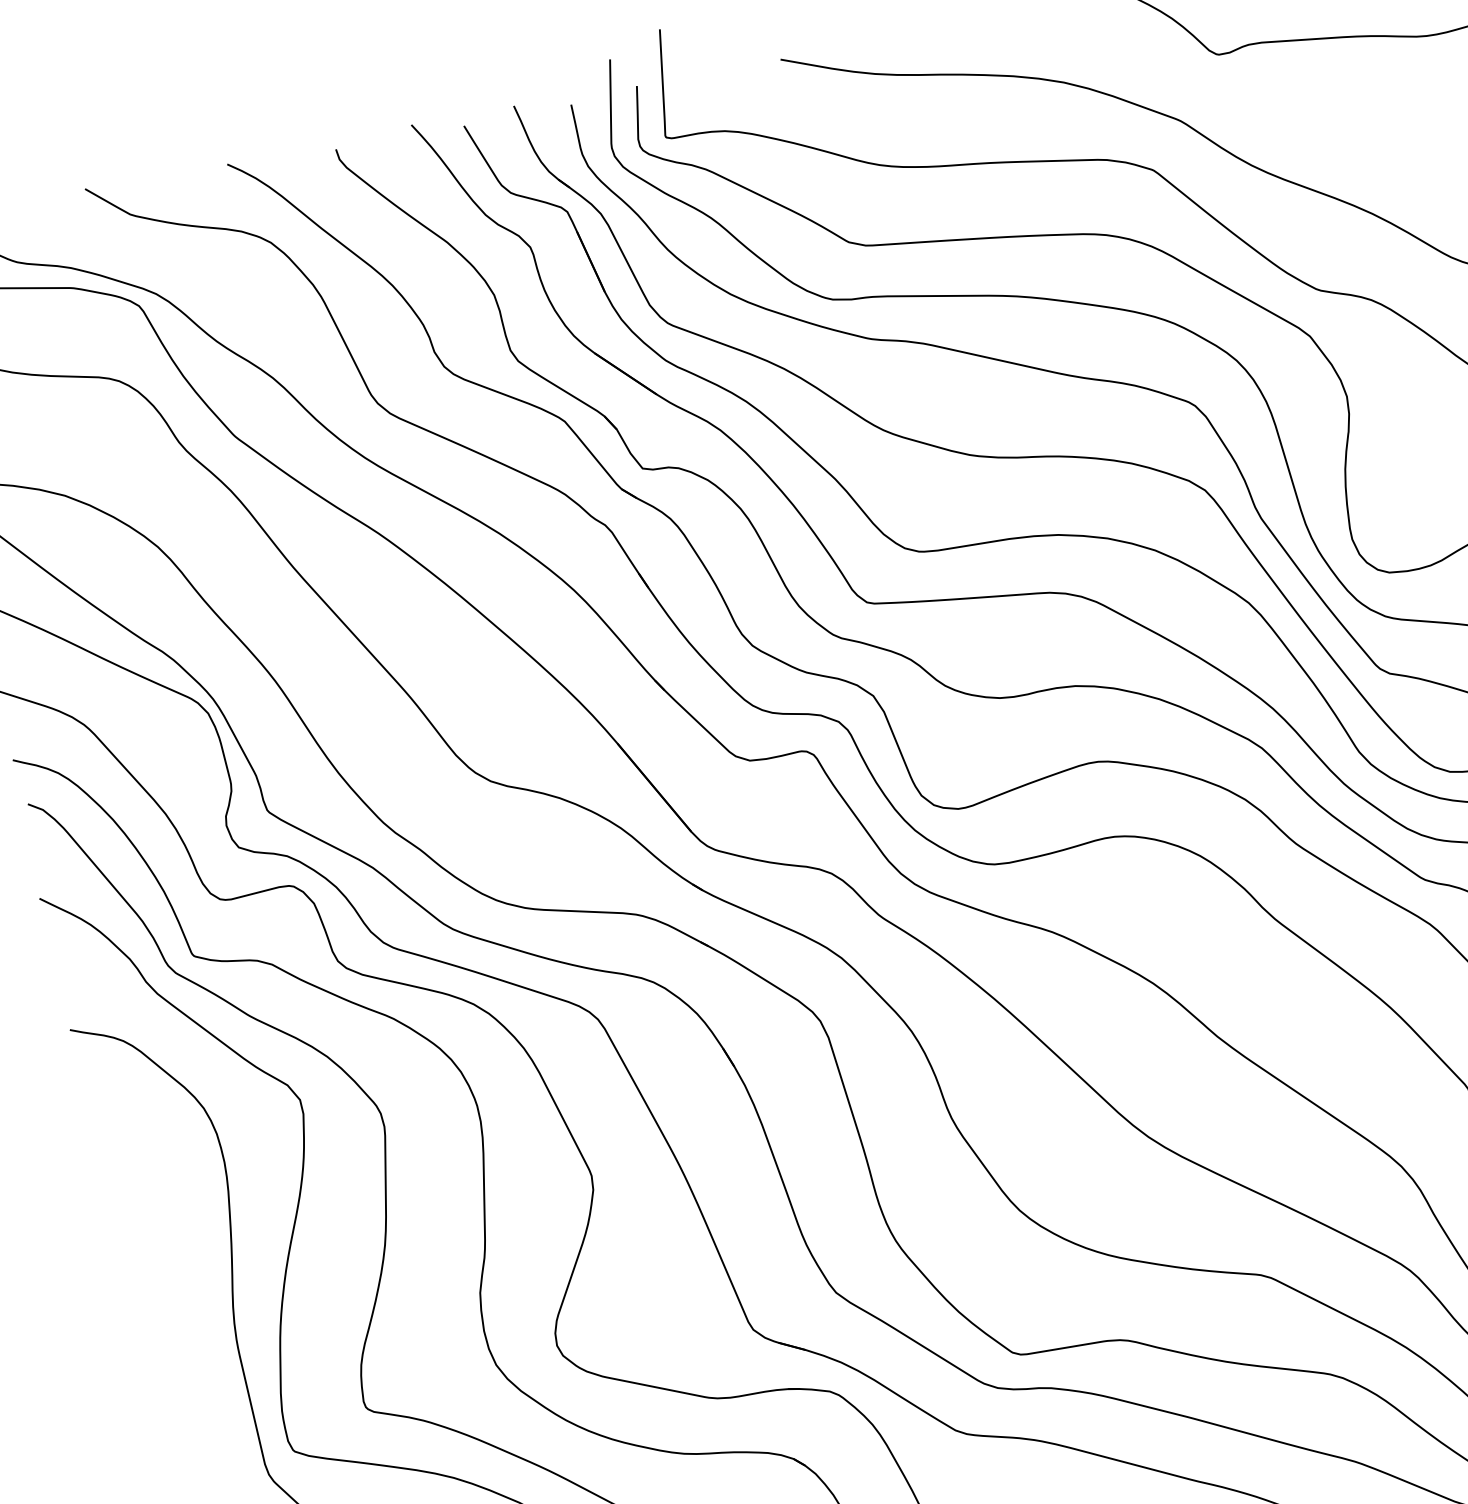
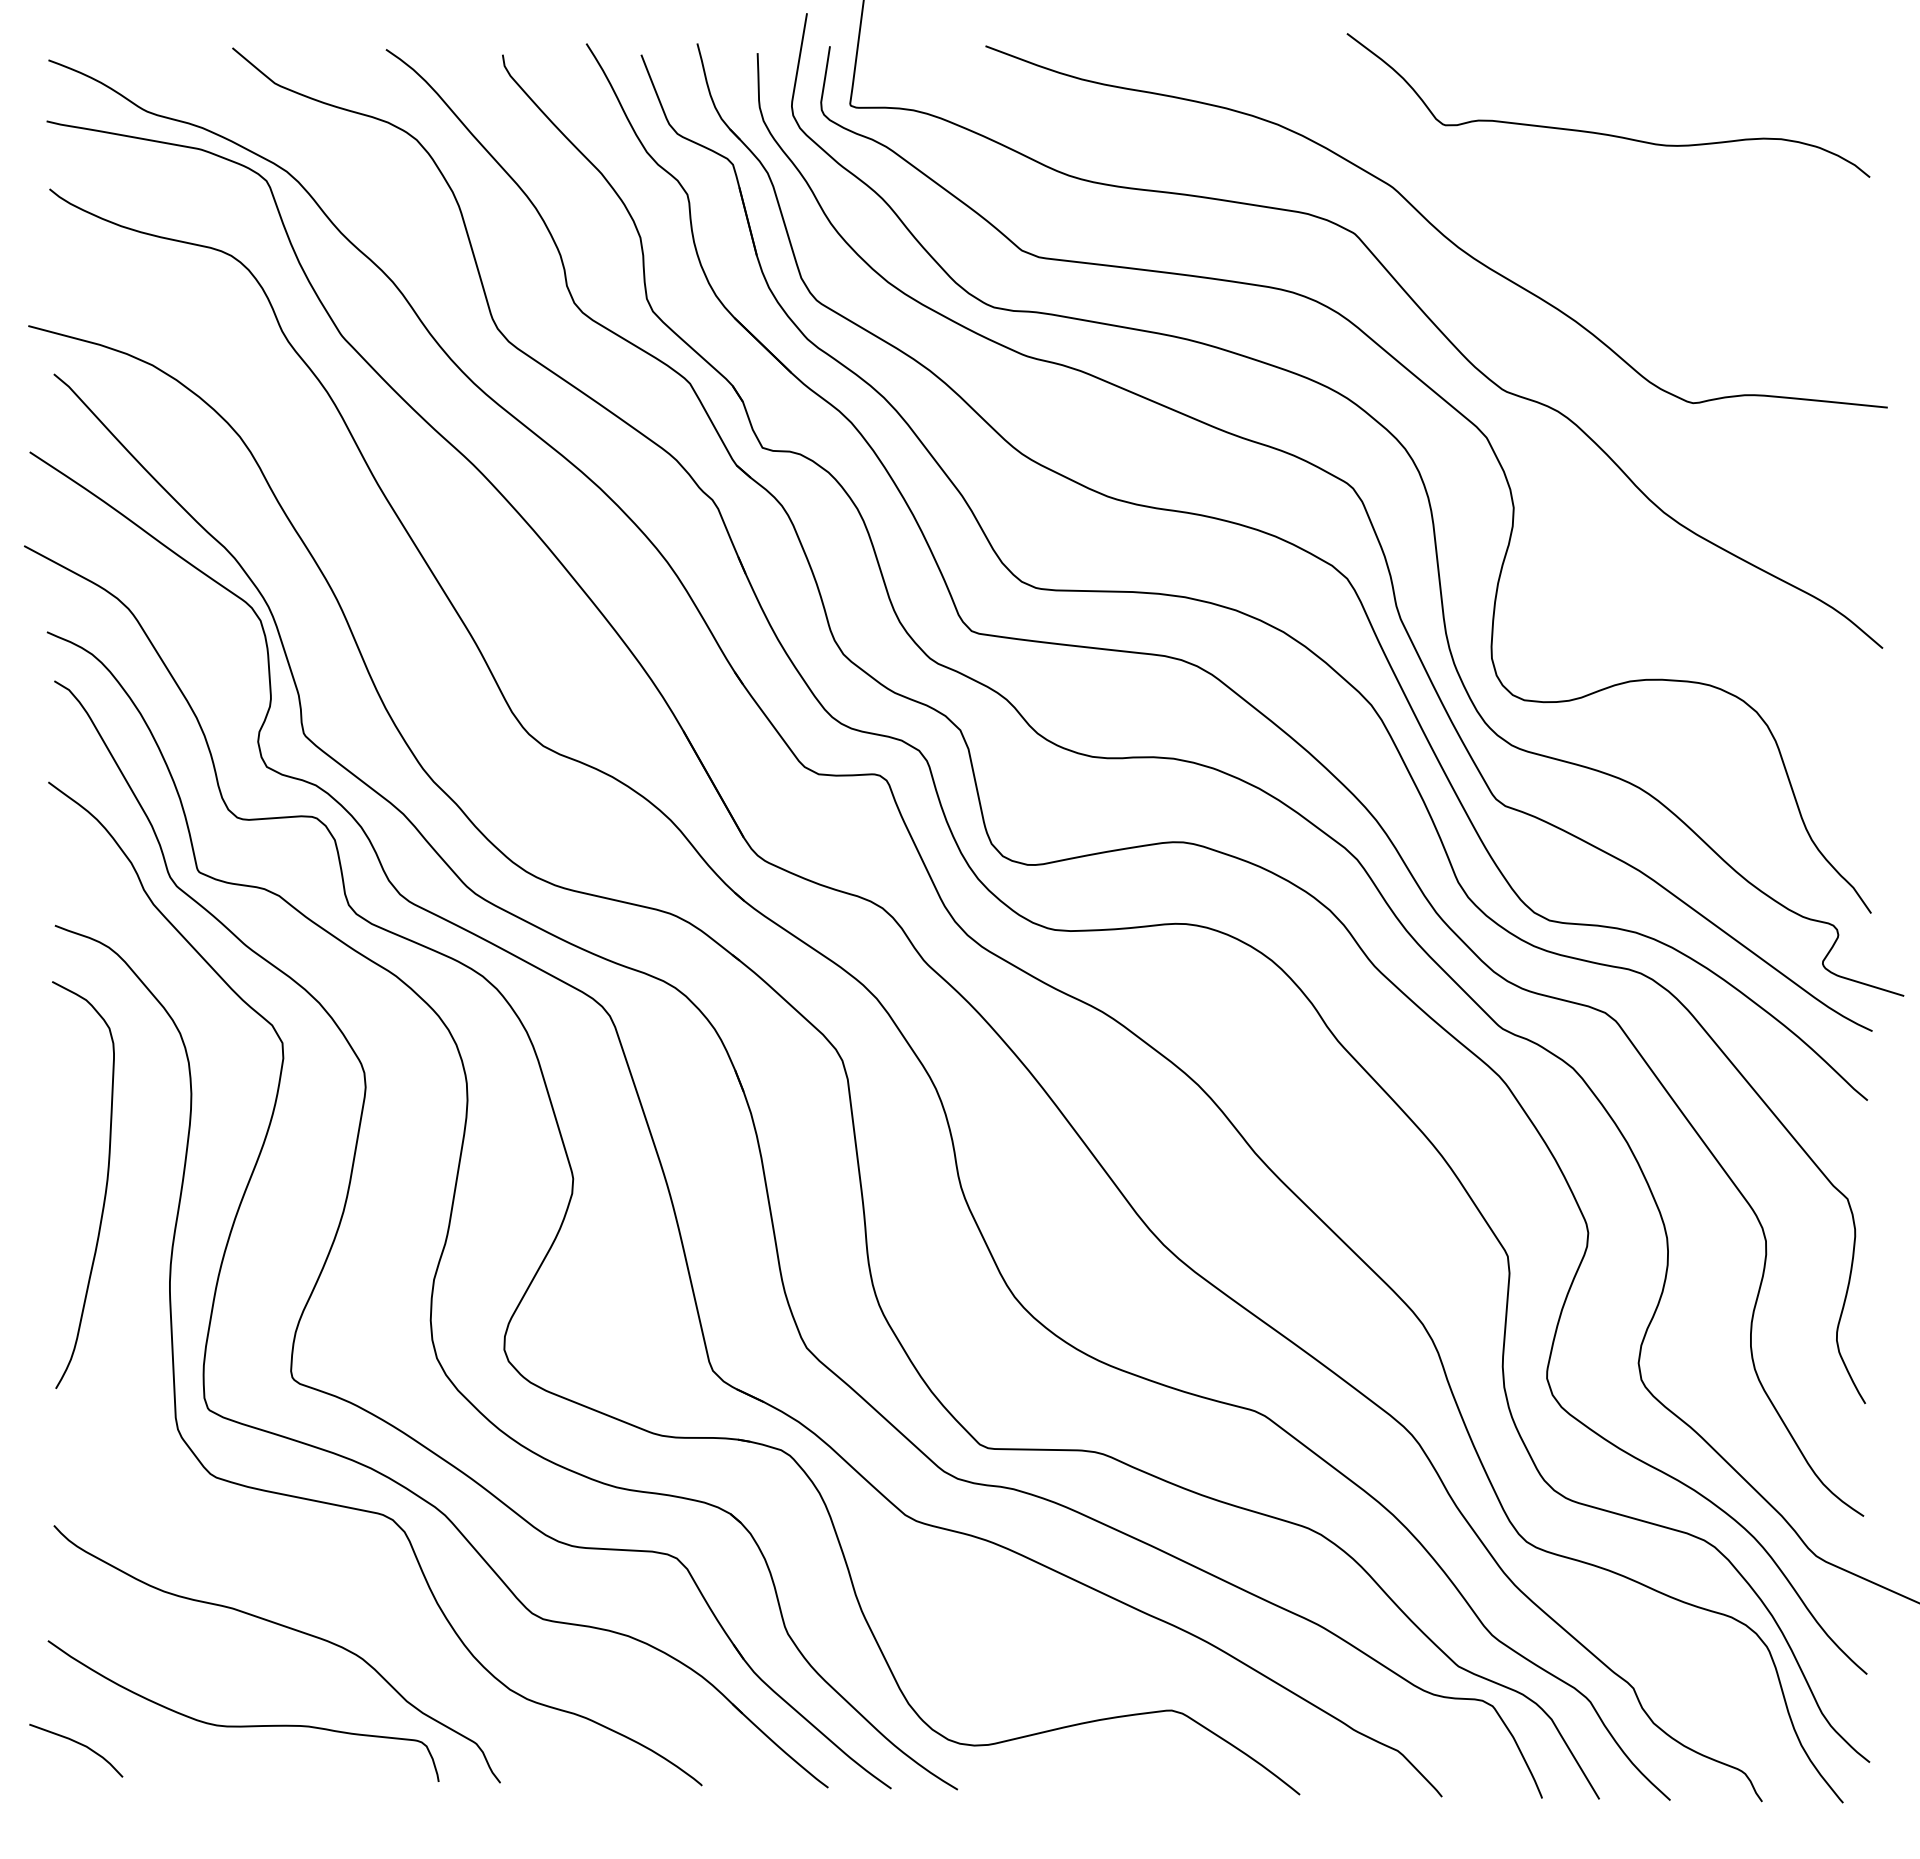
curve: (160, 1261) -> (105, 1185), added

